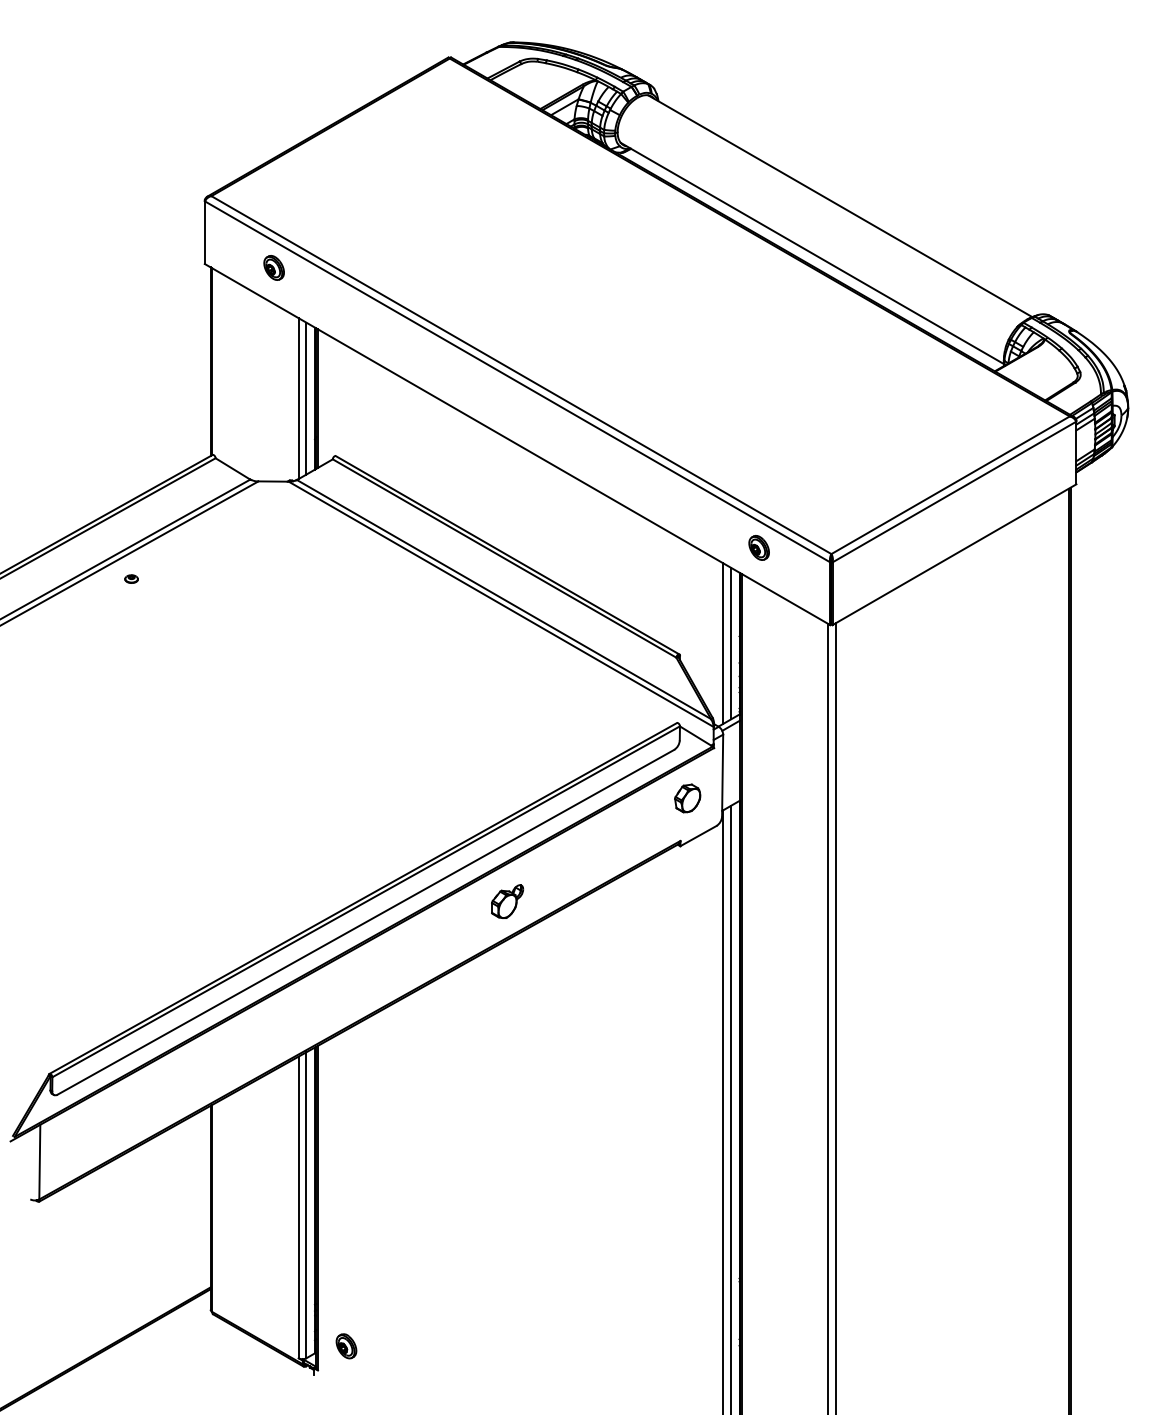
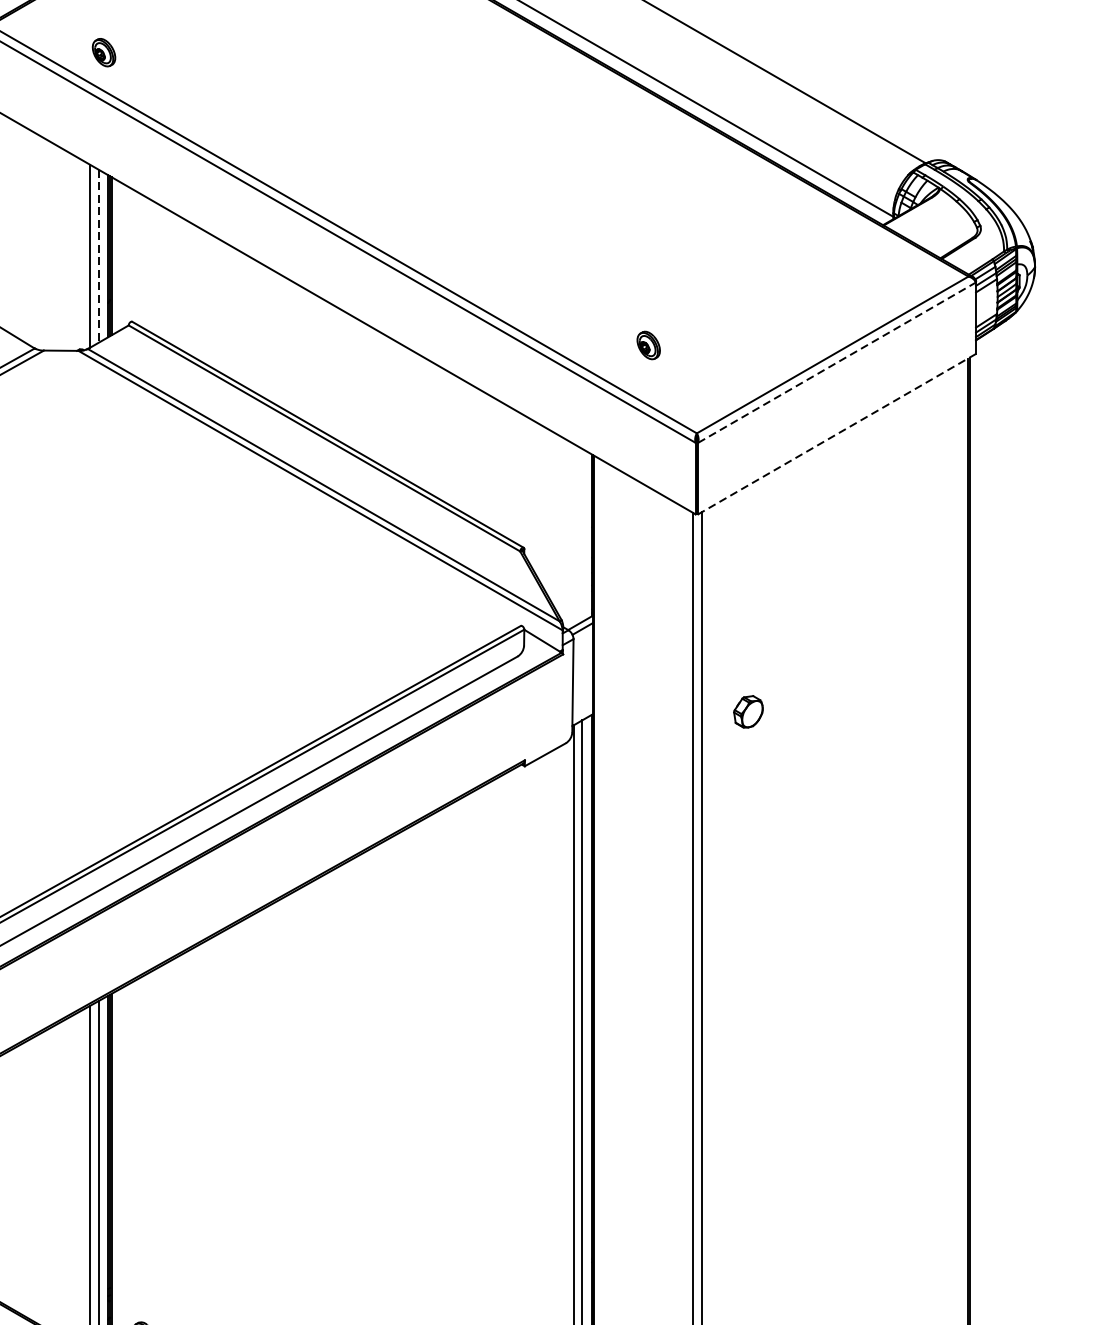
part: (273, 267) -> (103, 52), moved
line: (306, 398) -> (98, 256), solid -> dashed
line: (954, 491) -> (837, 362), solid -> dashed
part: (758, 547) -> (647, 344), moved
line: (954, 554) -> (837, 433), solid -> dashed
line: (723, 643) -> (573, 535), removed
line: (730, 643) -> (581, 535), removed
part: (687, 798) -> (748, 711), moved
part: (507, 901) -> (327, 829), removed

